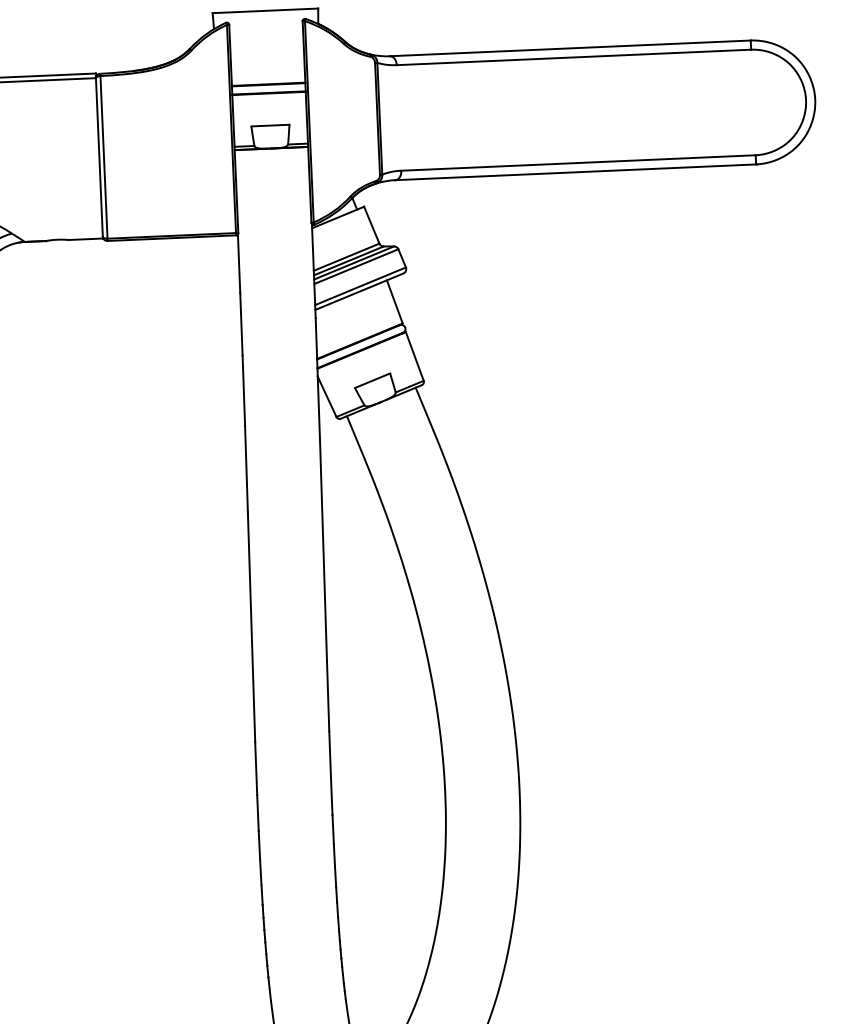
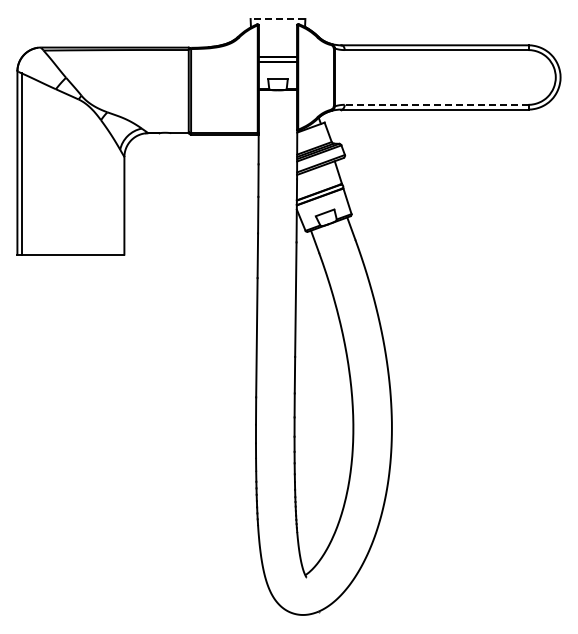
line: (264, 11) -> (277, 19), solid -> dashed
line: (578, 162) -> (436, 104), solid -> dashed

